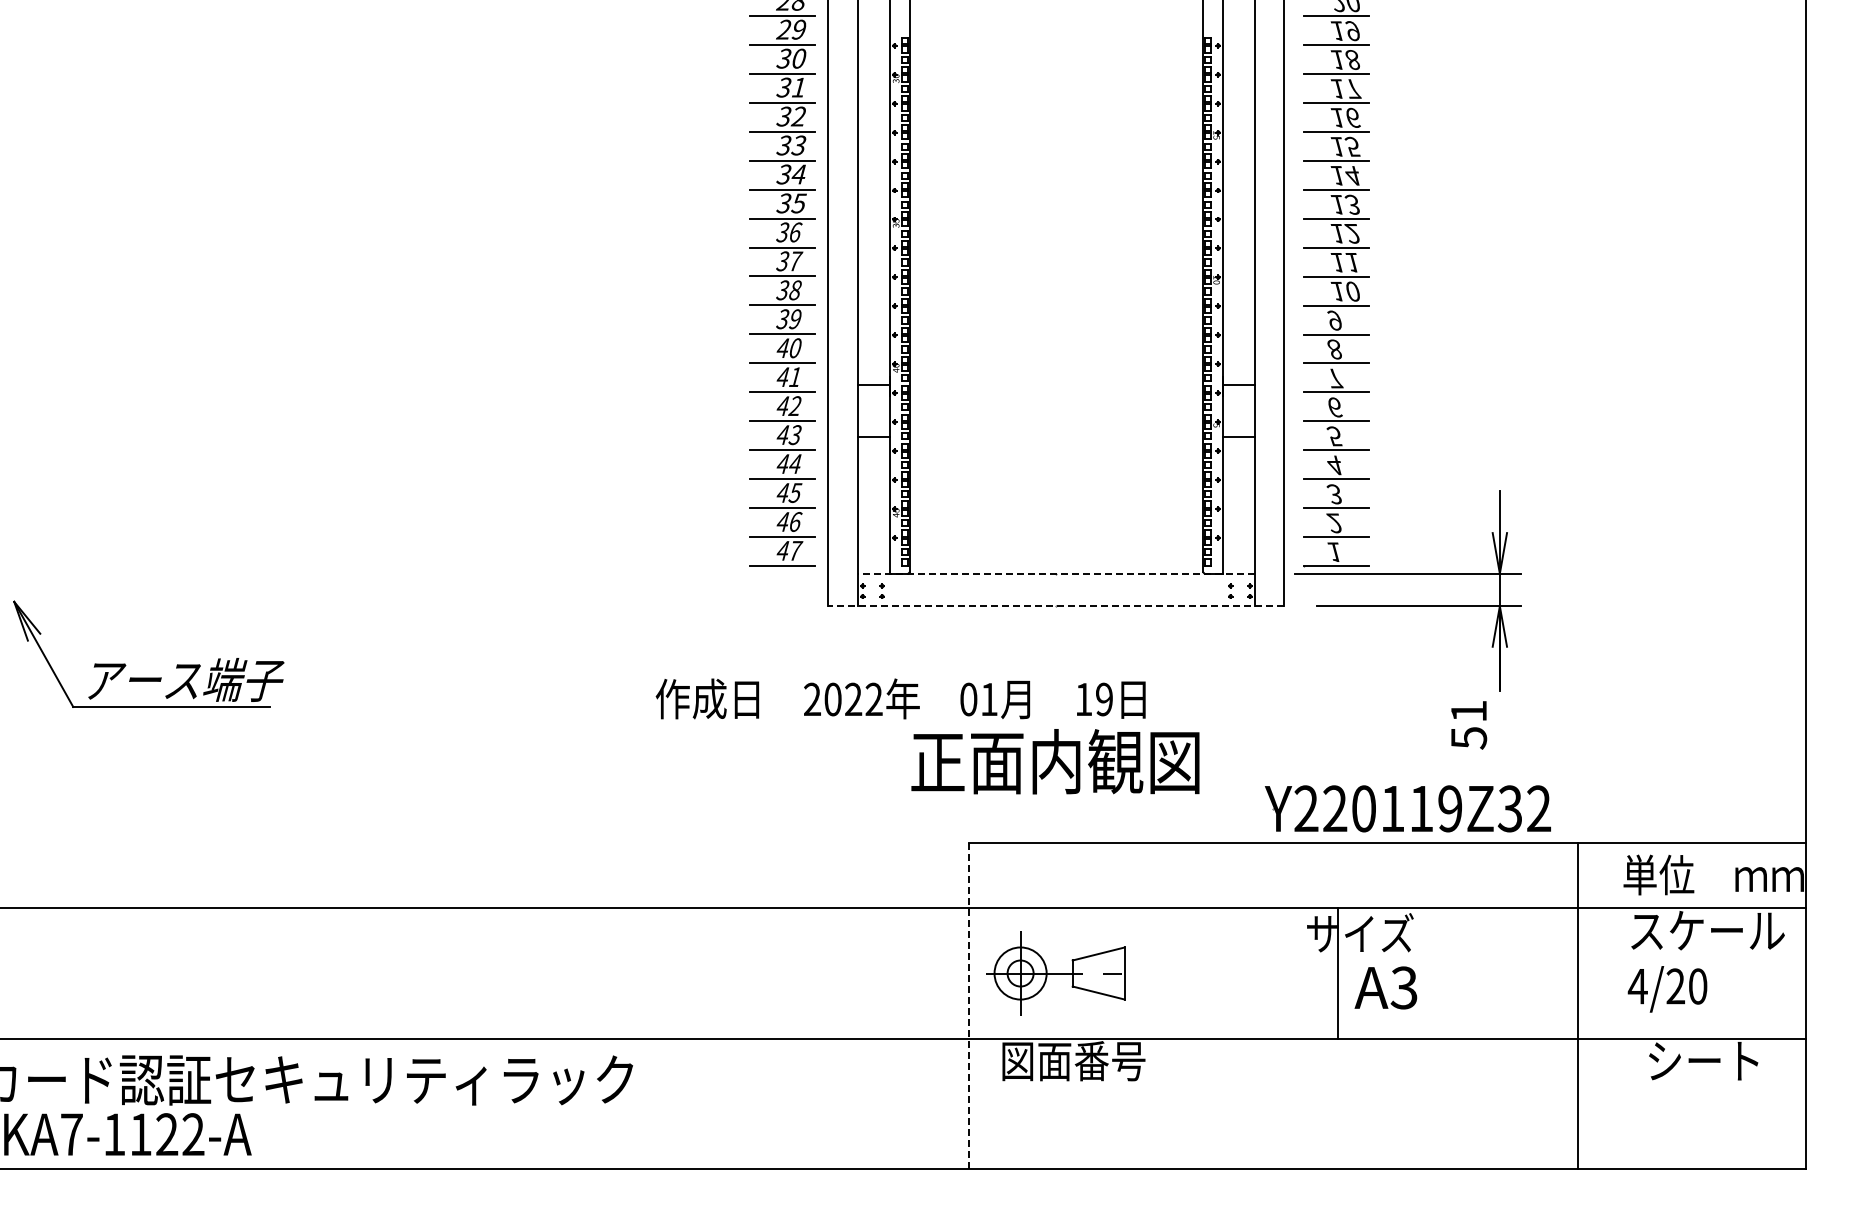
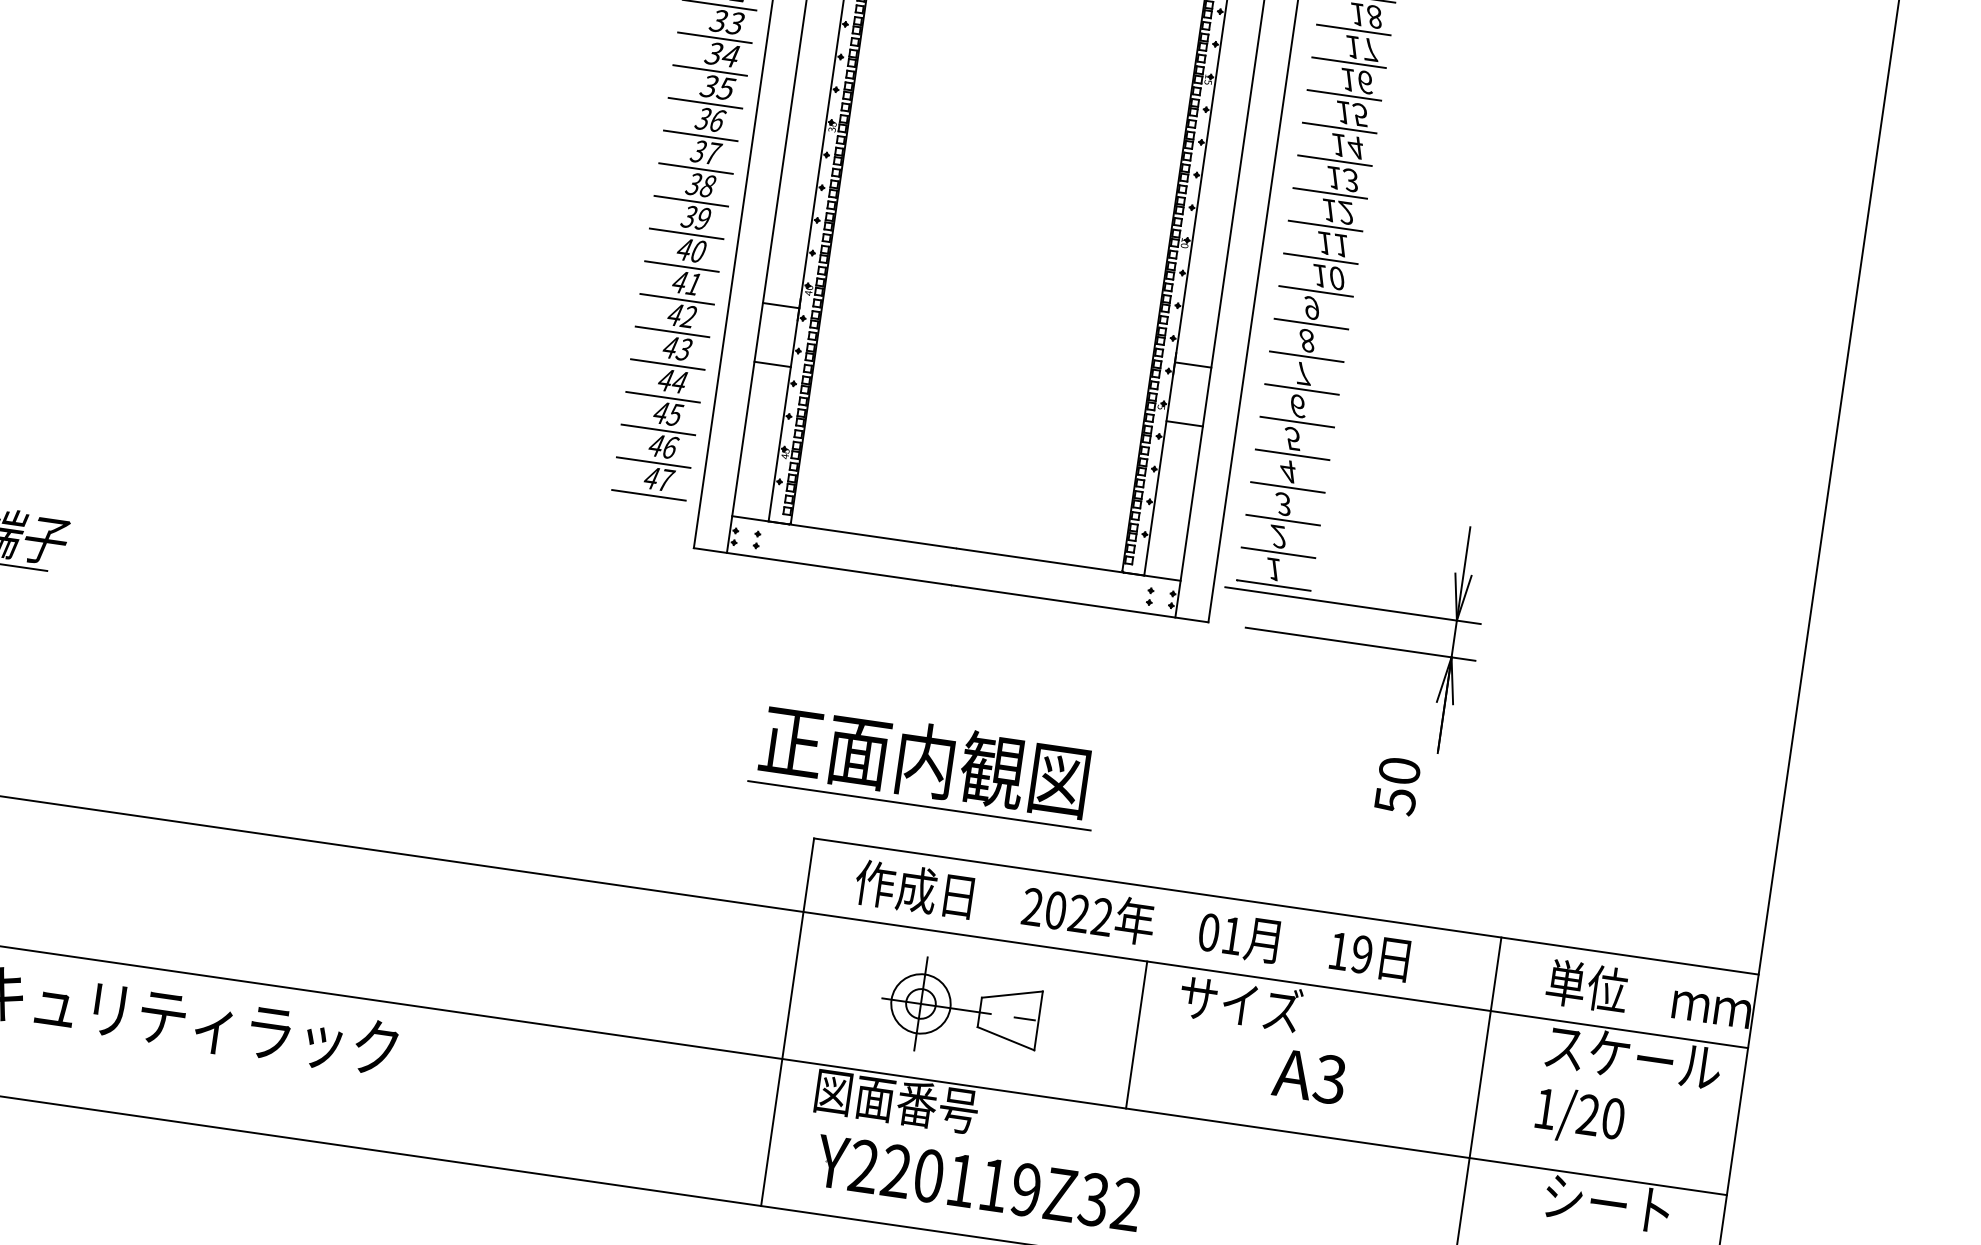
line: (1056, 573) -> (956, 548), dashed -> solid
line: (1056, 606) -> (951, 585), dashed -> solid
text: (900, 698) -> (1132, 920), moved
text: (1468, 711) -> (1399, 771), 51 -> 50
line: (1056, 801) -> (919, 805), added
part: (1396, 808) -> (965, 1180), moved
part: (1055, 973) -> (960, 1009), moved
line: (1337, 973) -> (1136, 1034), moved
text: (1637, 986) -> (1545, 1108), 4/20 -> 1/20
text: (1385, 987) -> (1309, 1075), moved
line: (969, 1006) -> (787, 1022), dashed -> solid

